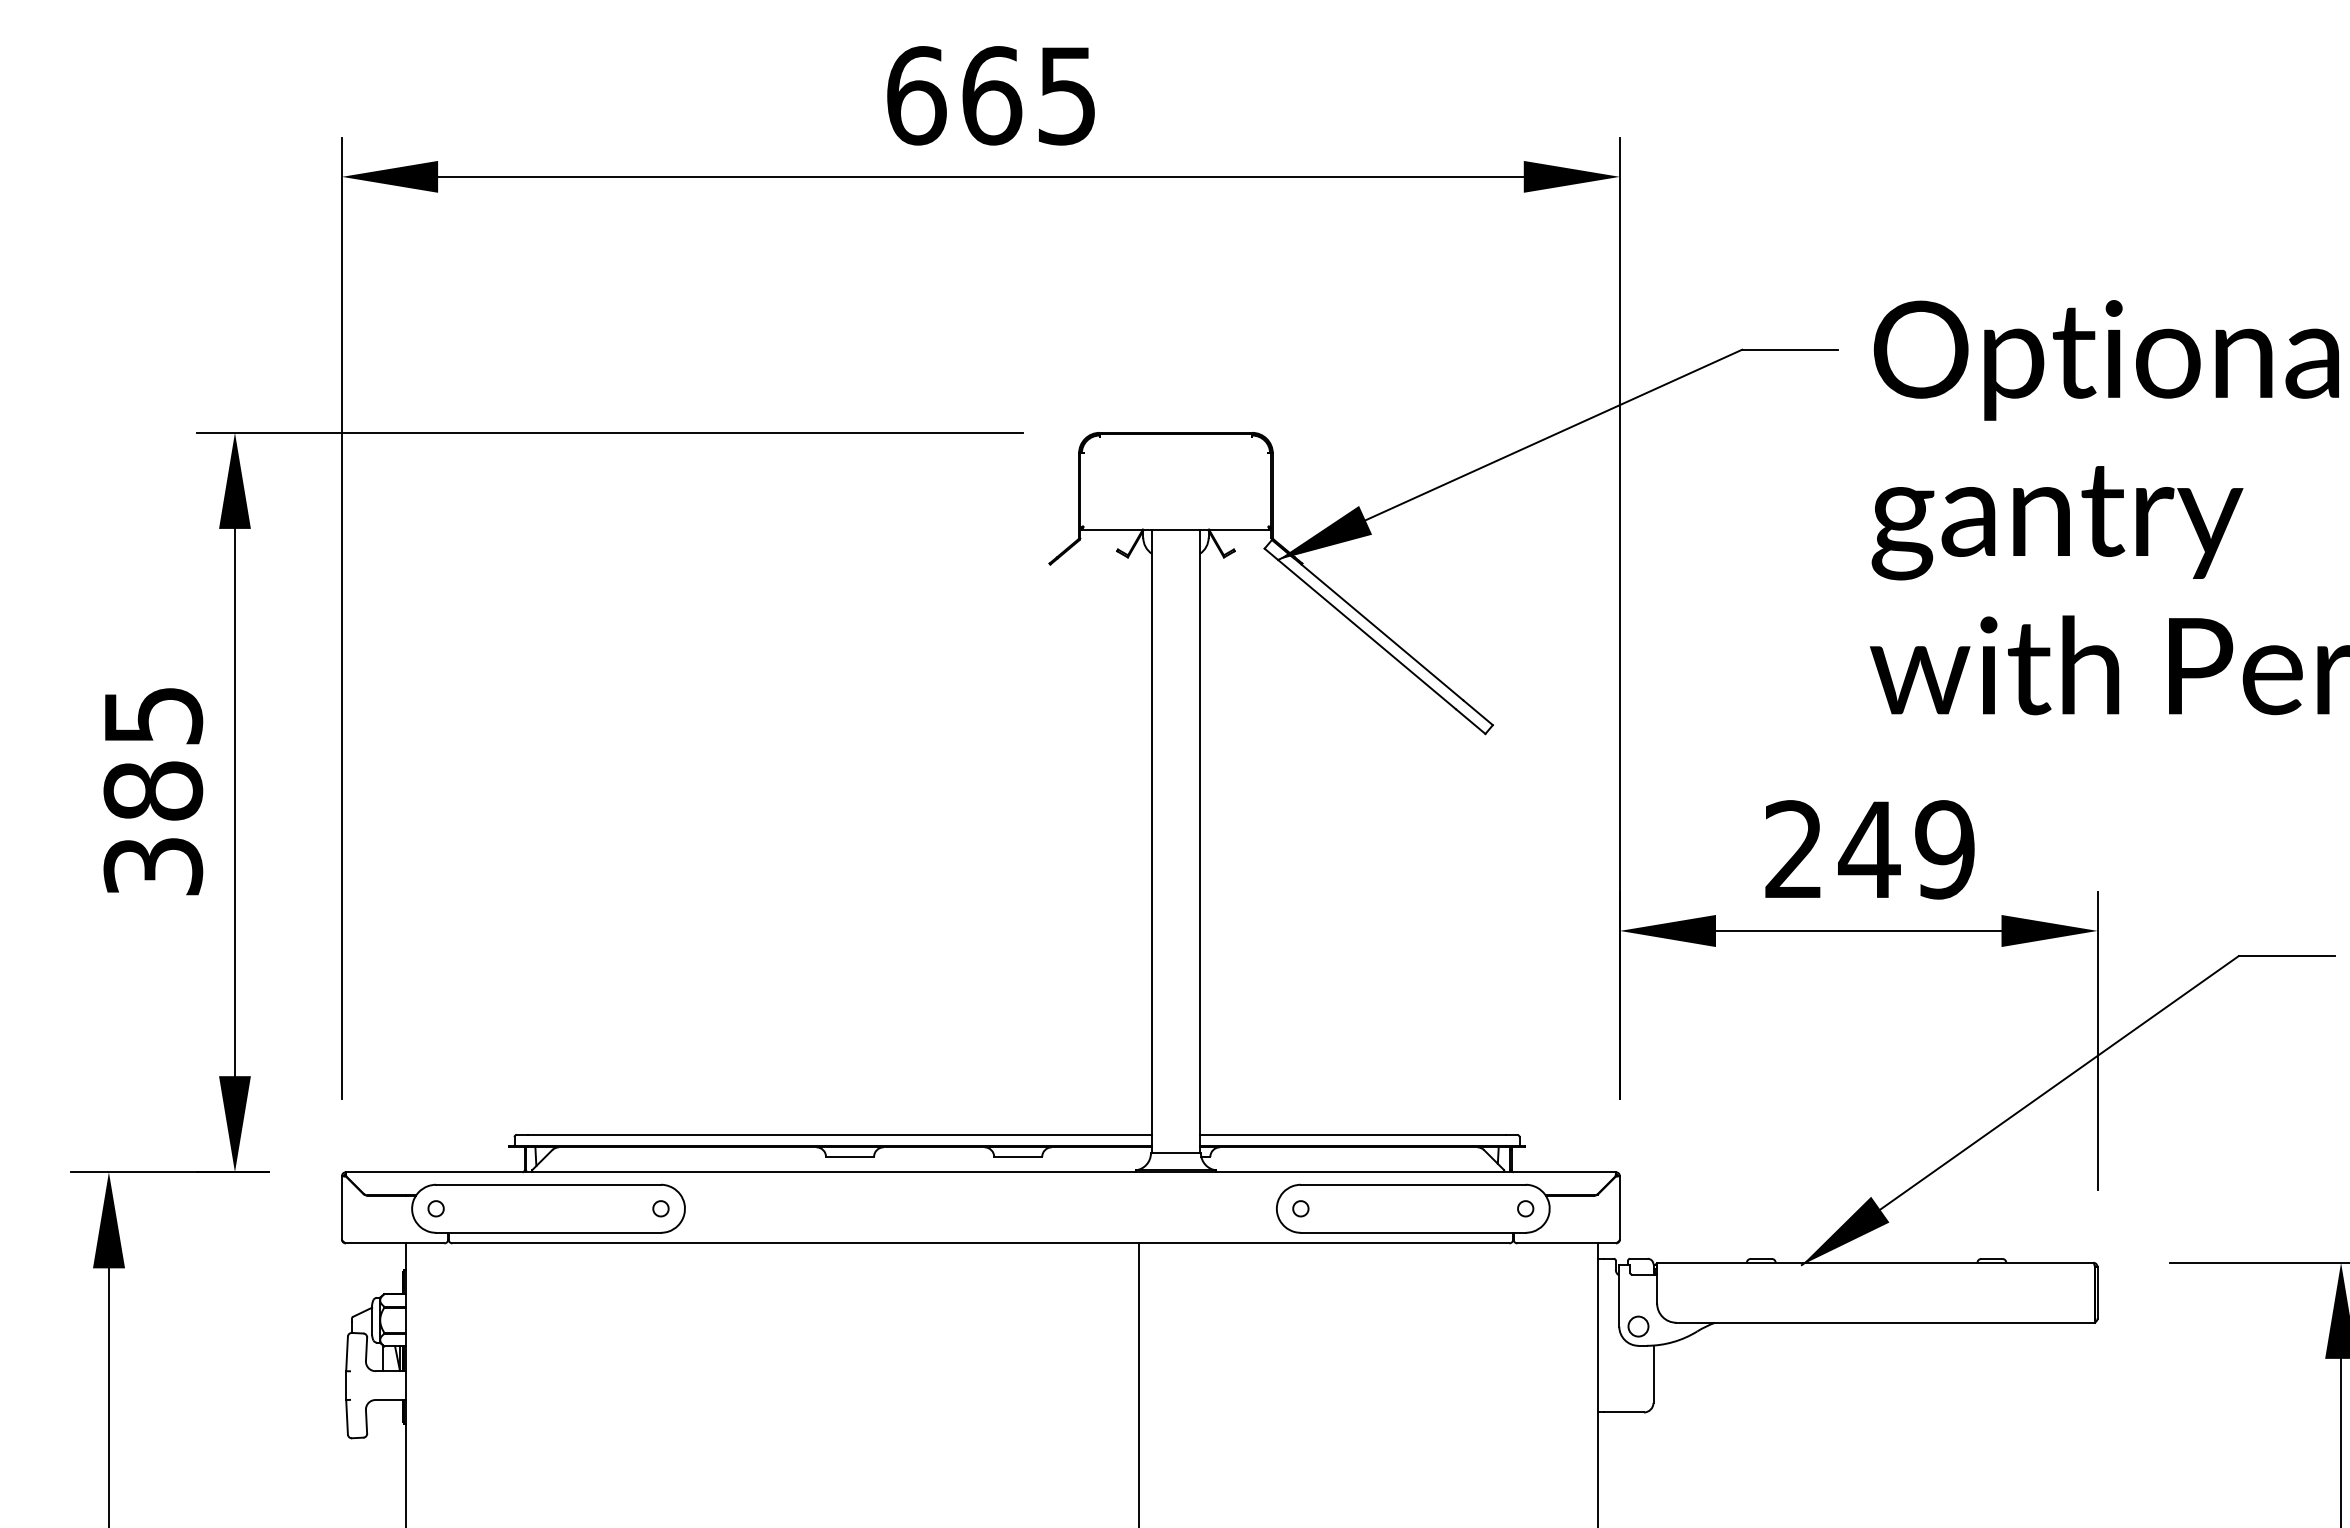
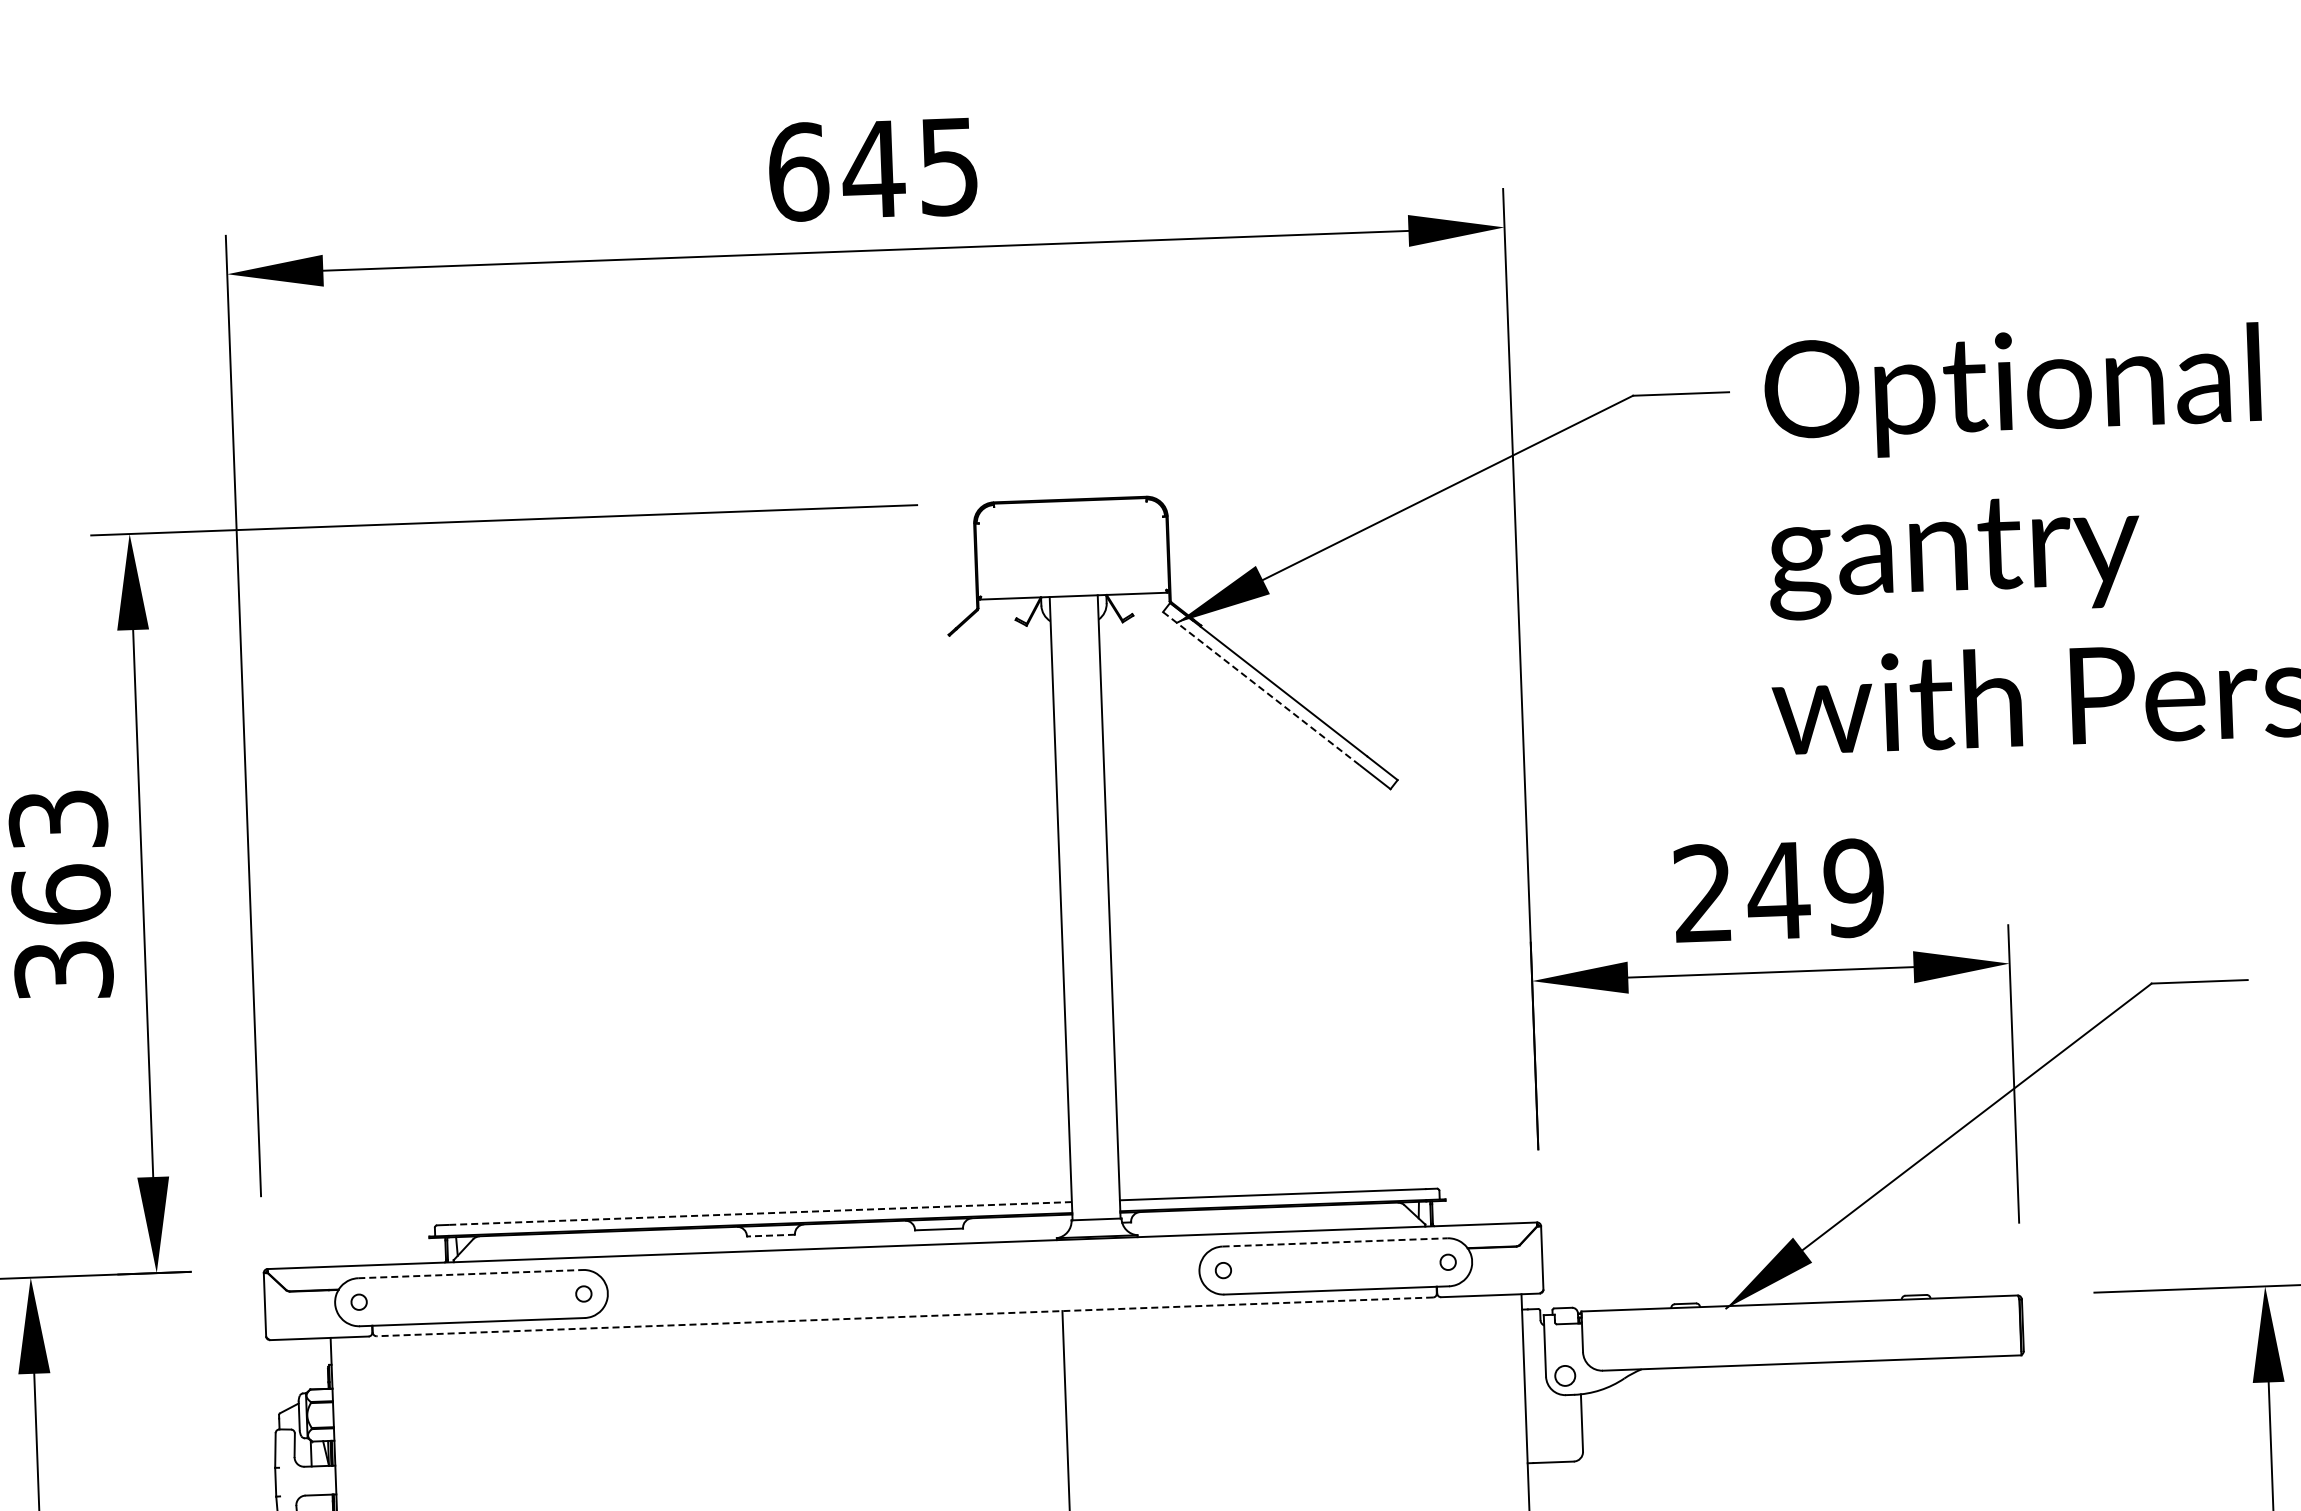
text: (991, 95) -> (873, 169), 665 -> 645
line: (1360, 628) -> (1261, 688), solid -> dashed
text: (153, 753) -> (59, 857), 385 -> 363
line: (839, 1134) -> (759, 1213), solid -> dashed
line: (849, 1157) -> (770, 1235), solid -> dashed
line: (549, 1184) -> (471, 1273), solid -> dashed
line: (1413, 1184) -> (1335, 1242), solid -> dashed
line: (980, 1243) -> (904, 1316), solid -> dashed

